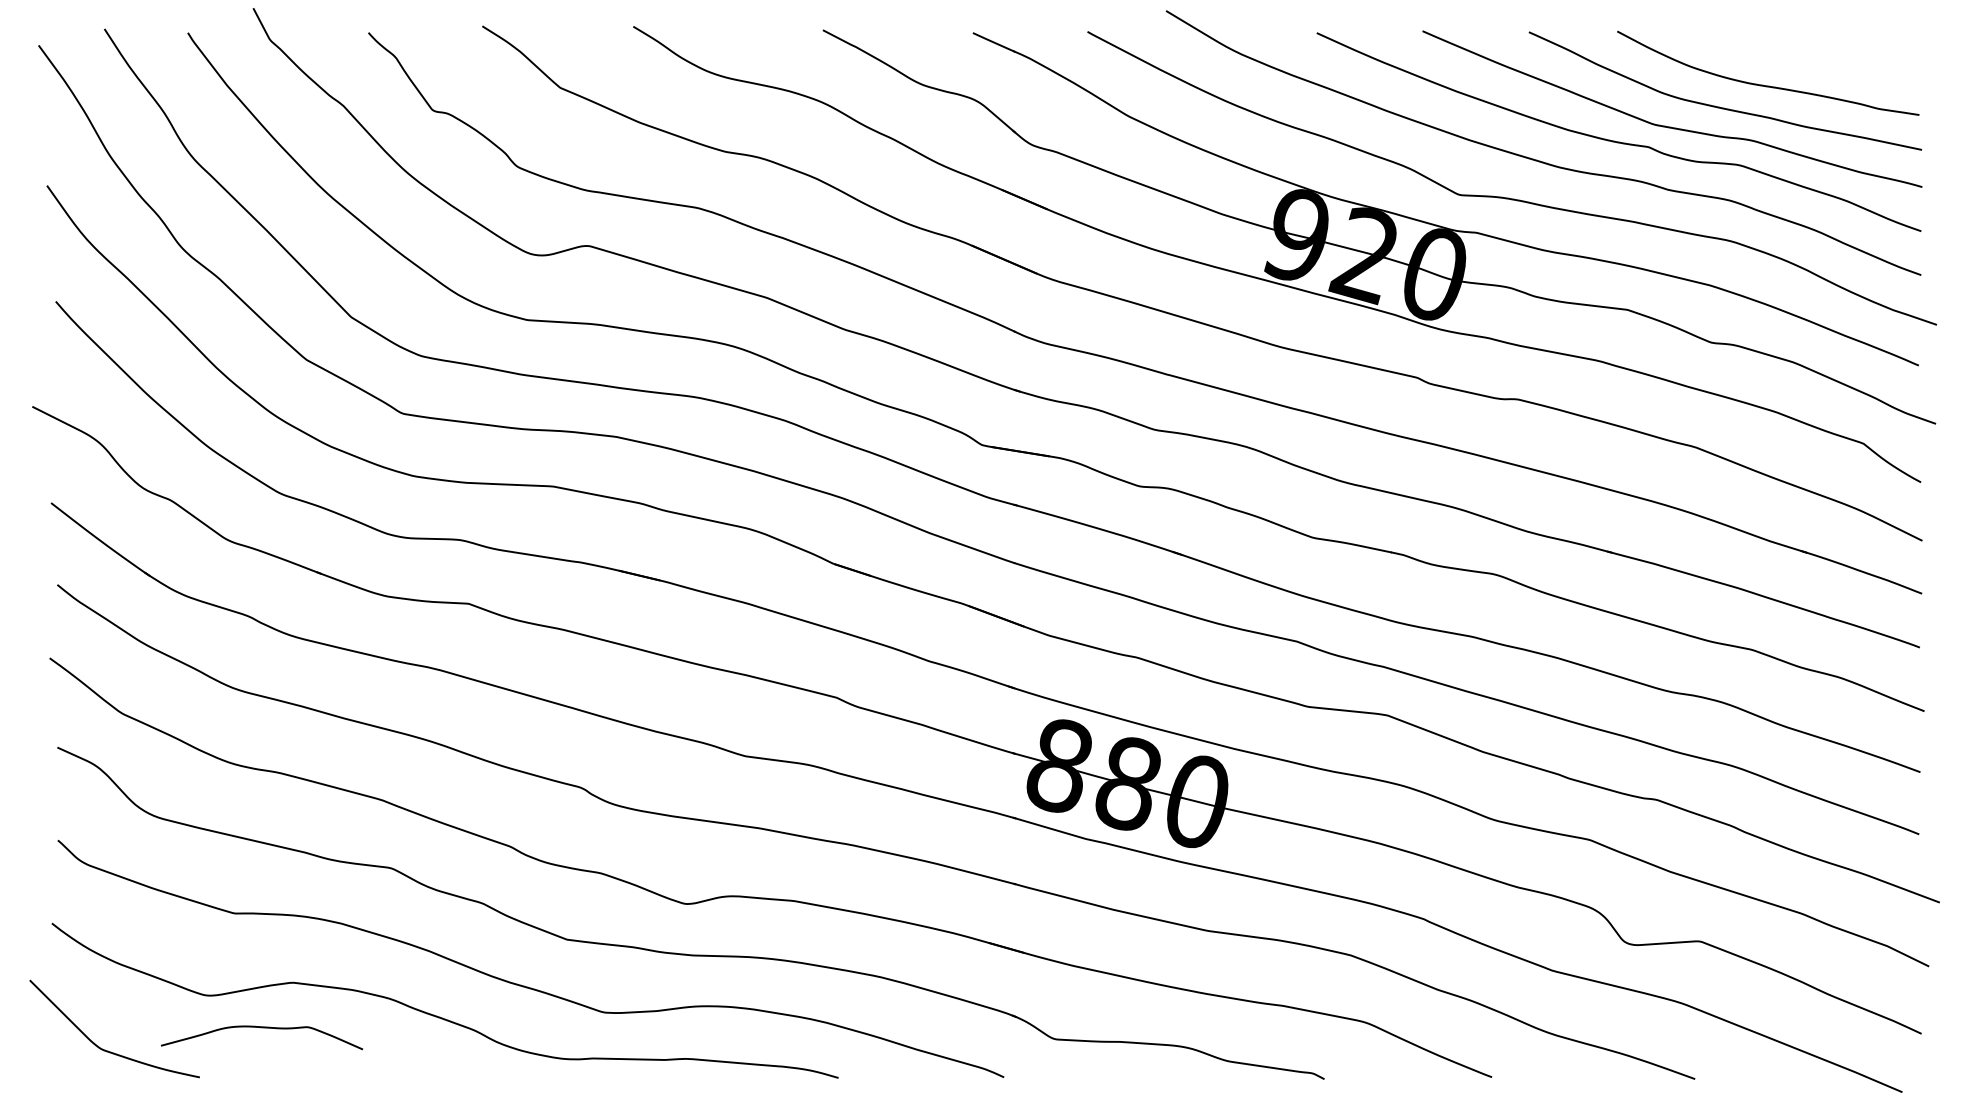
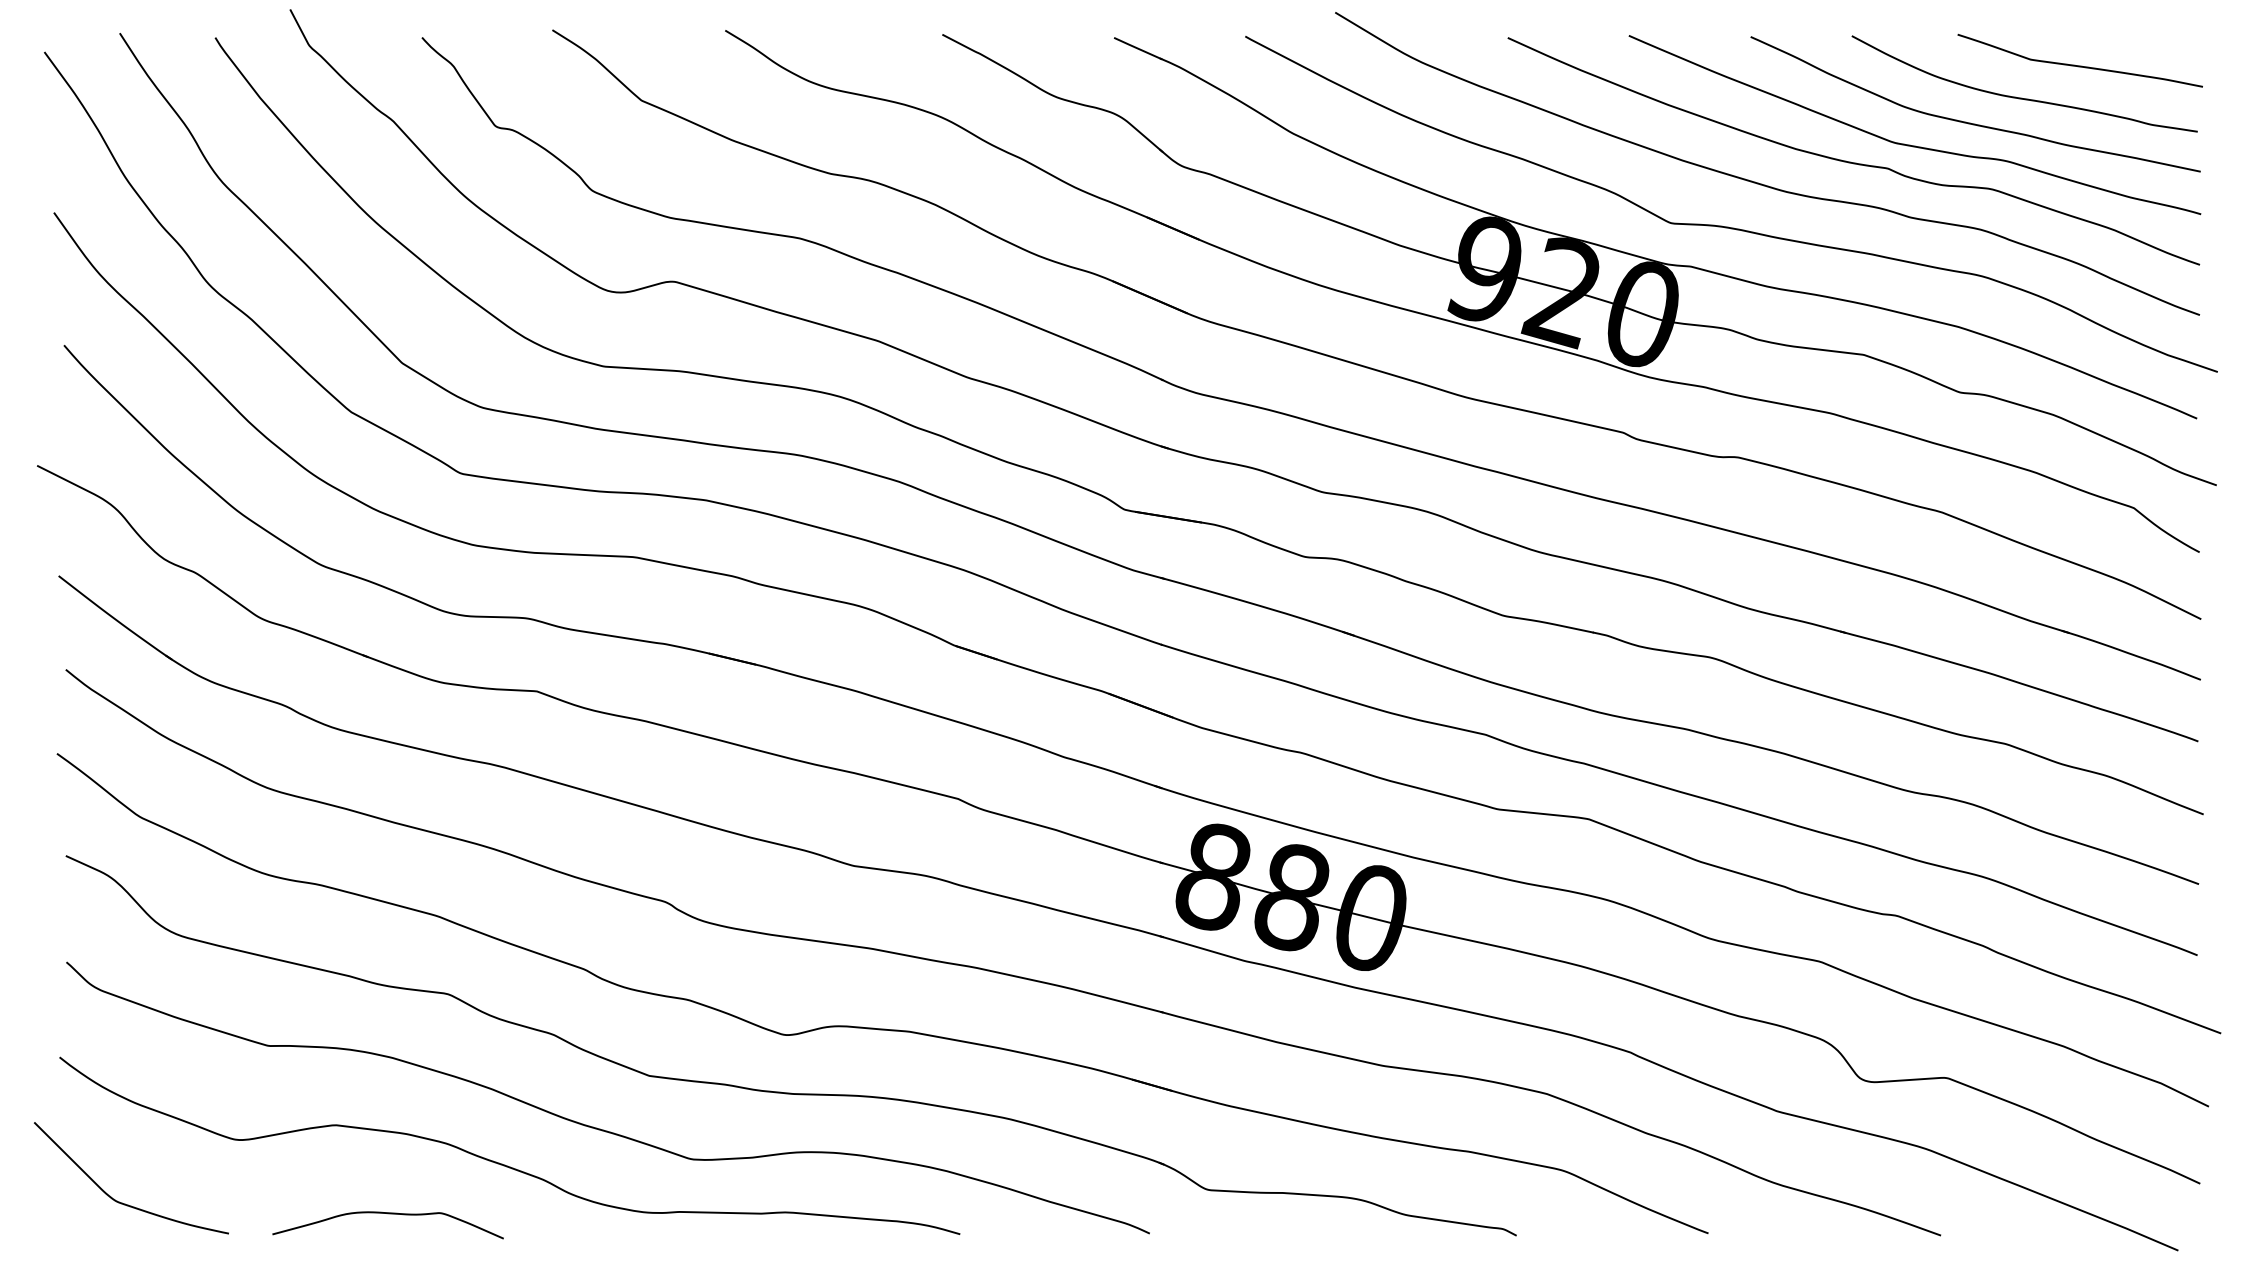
curve: (1816, 57) -> (2079, 65), added
curve: (261, 1028) -> (387, 1214), moved

